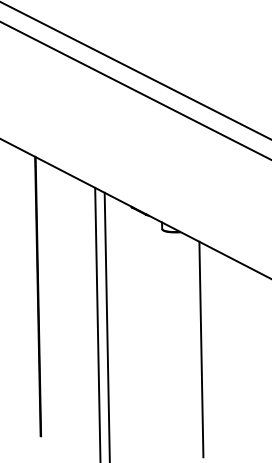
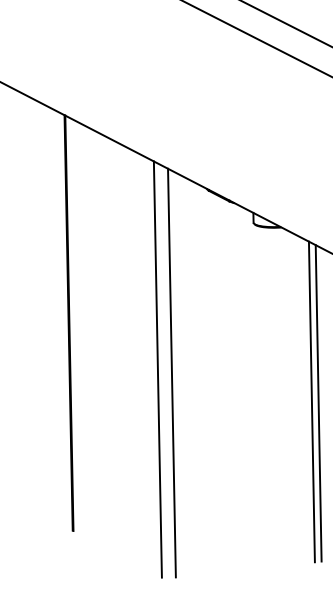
line: (205, 350) -> (318, 403), added

